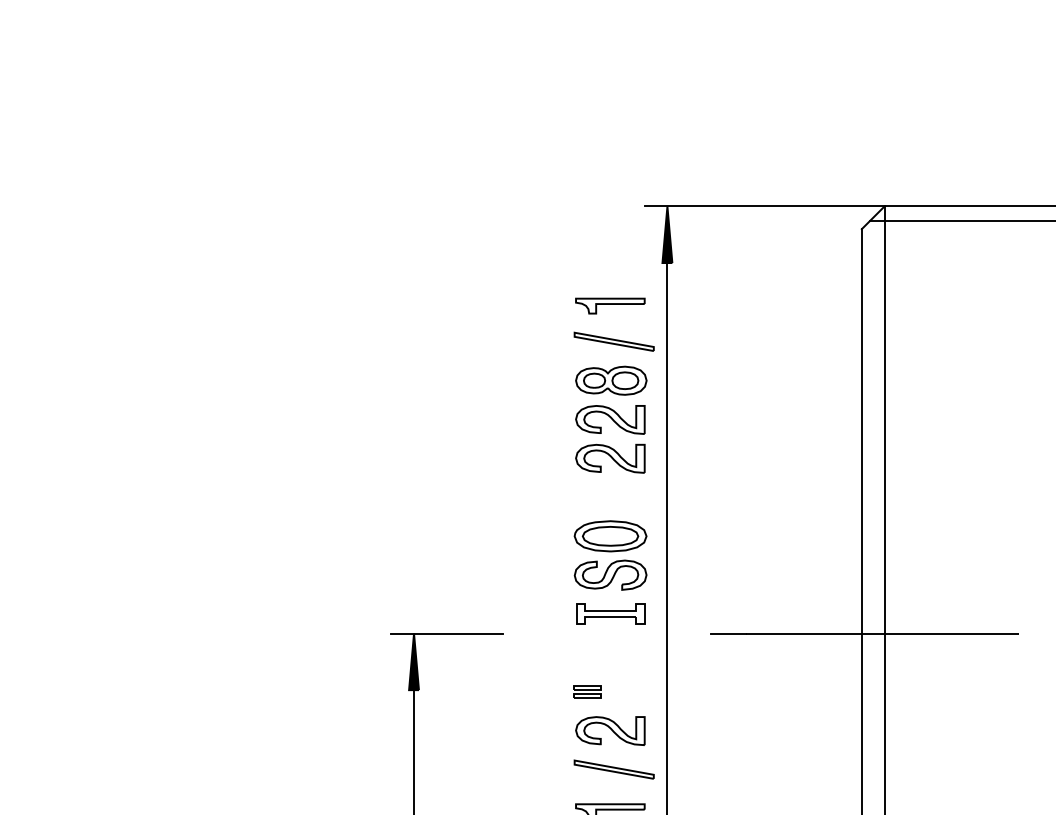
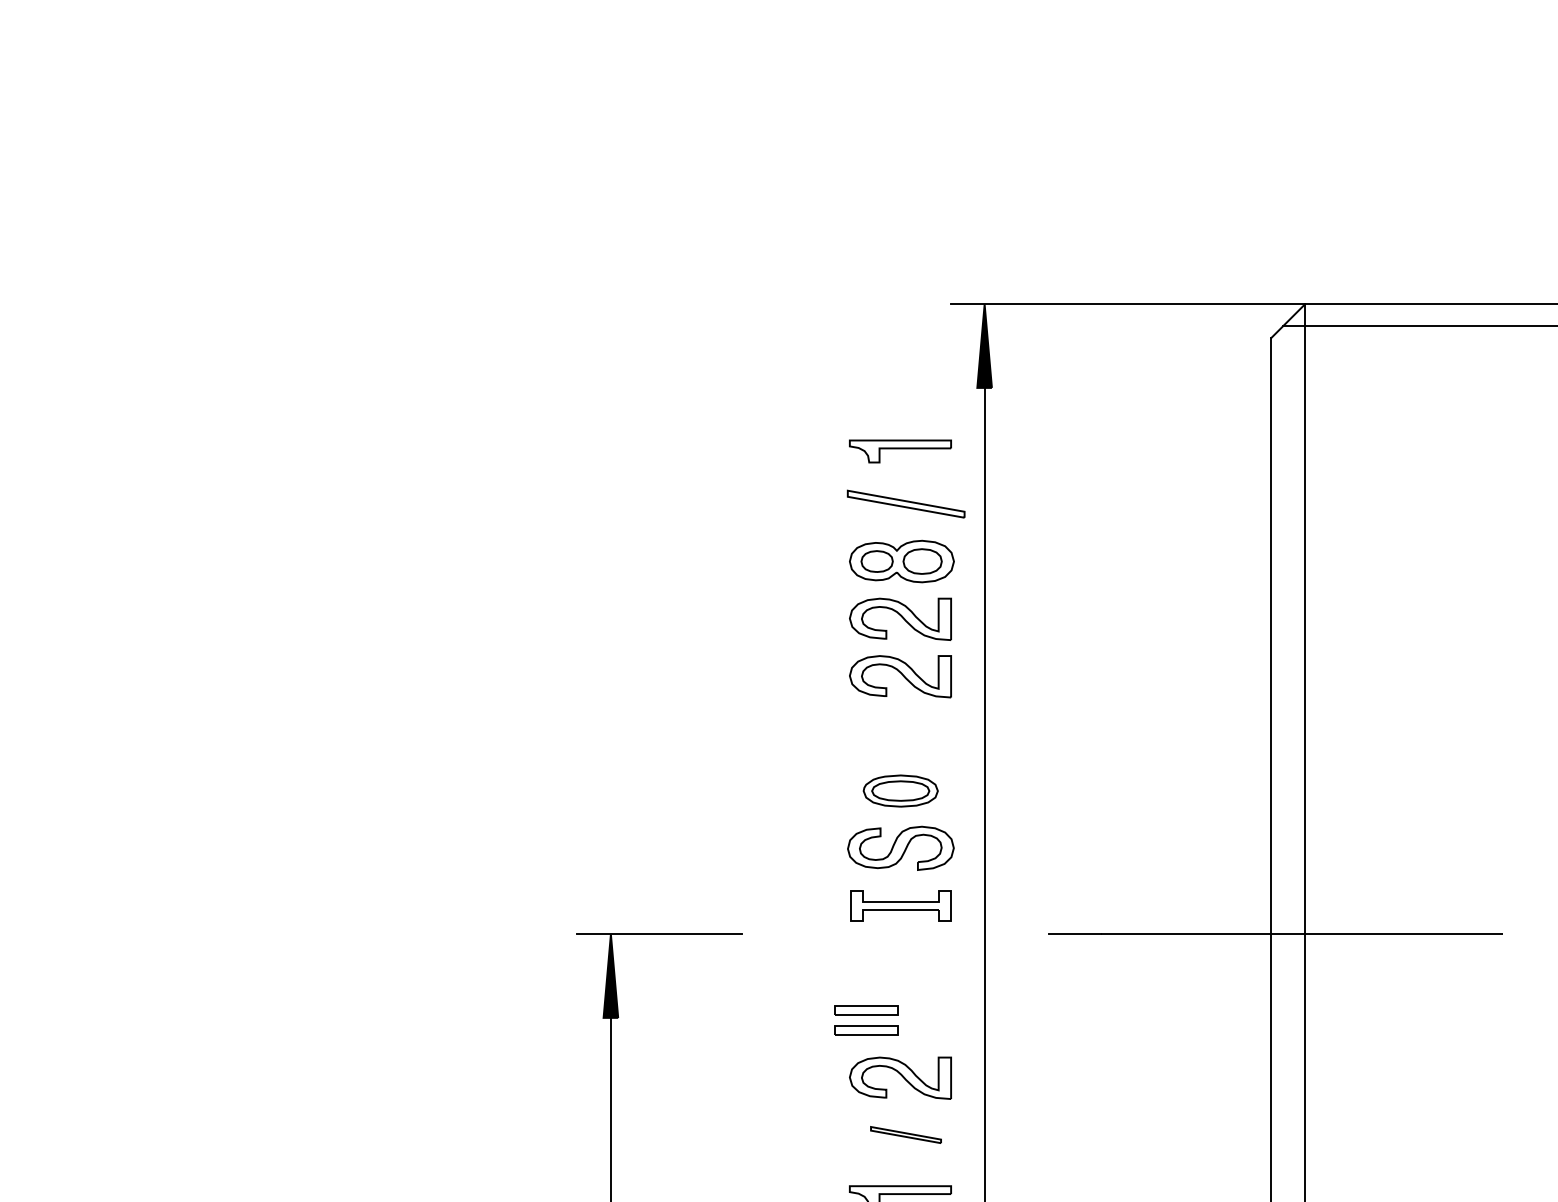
part: (610, 536) -> (900, 791), size x0.7
part: (587, 691) -> (866, 1019), size x1.6
part: (613, 769) -> (905, 1134), size x0.6

